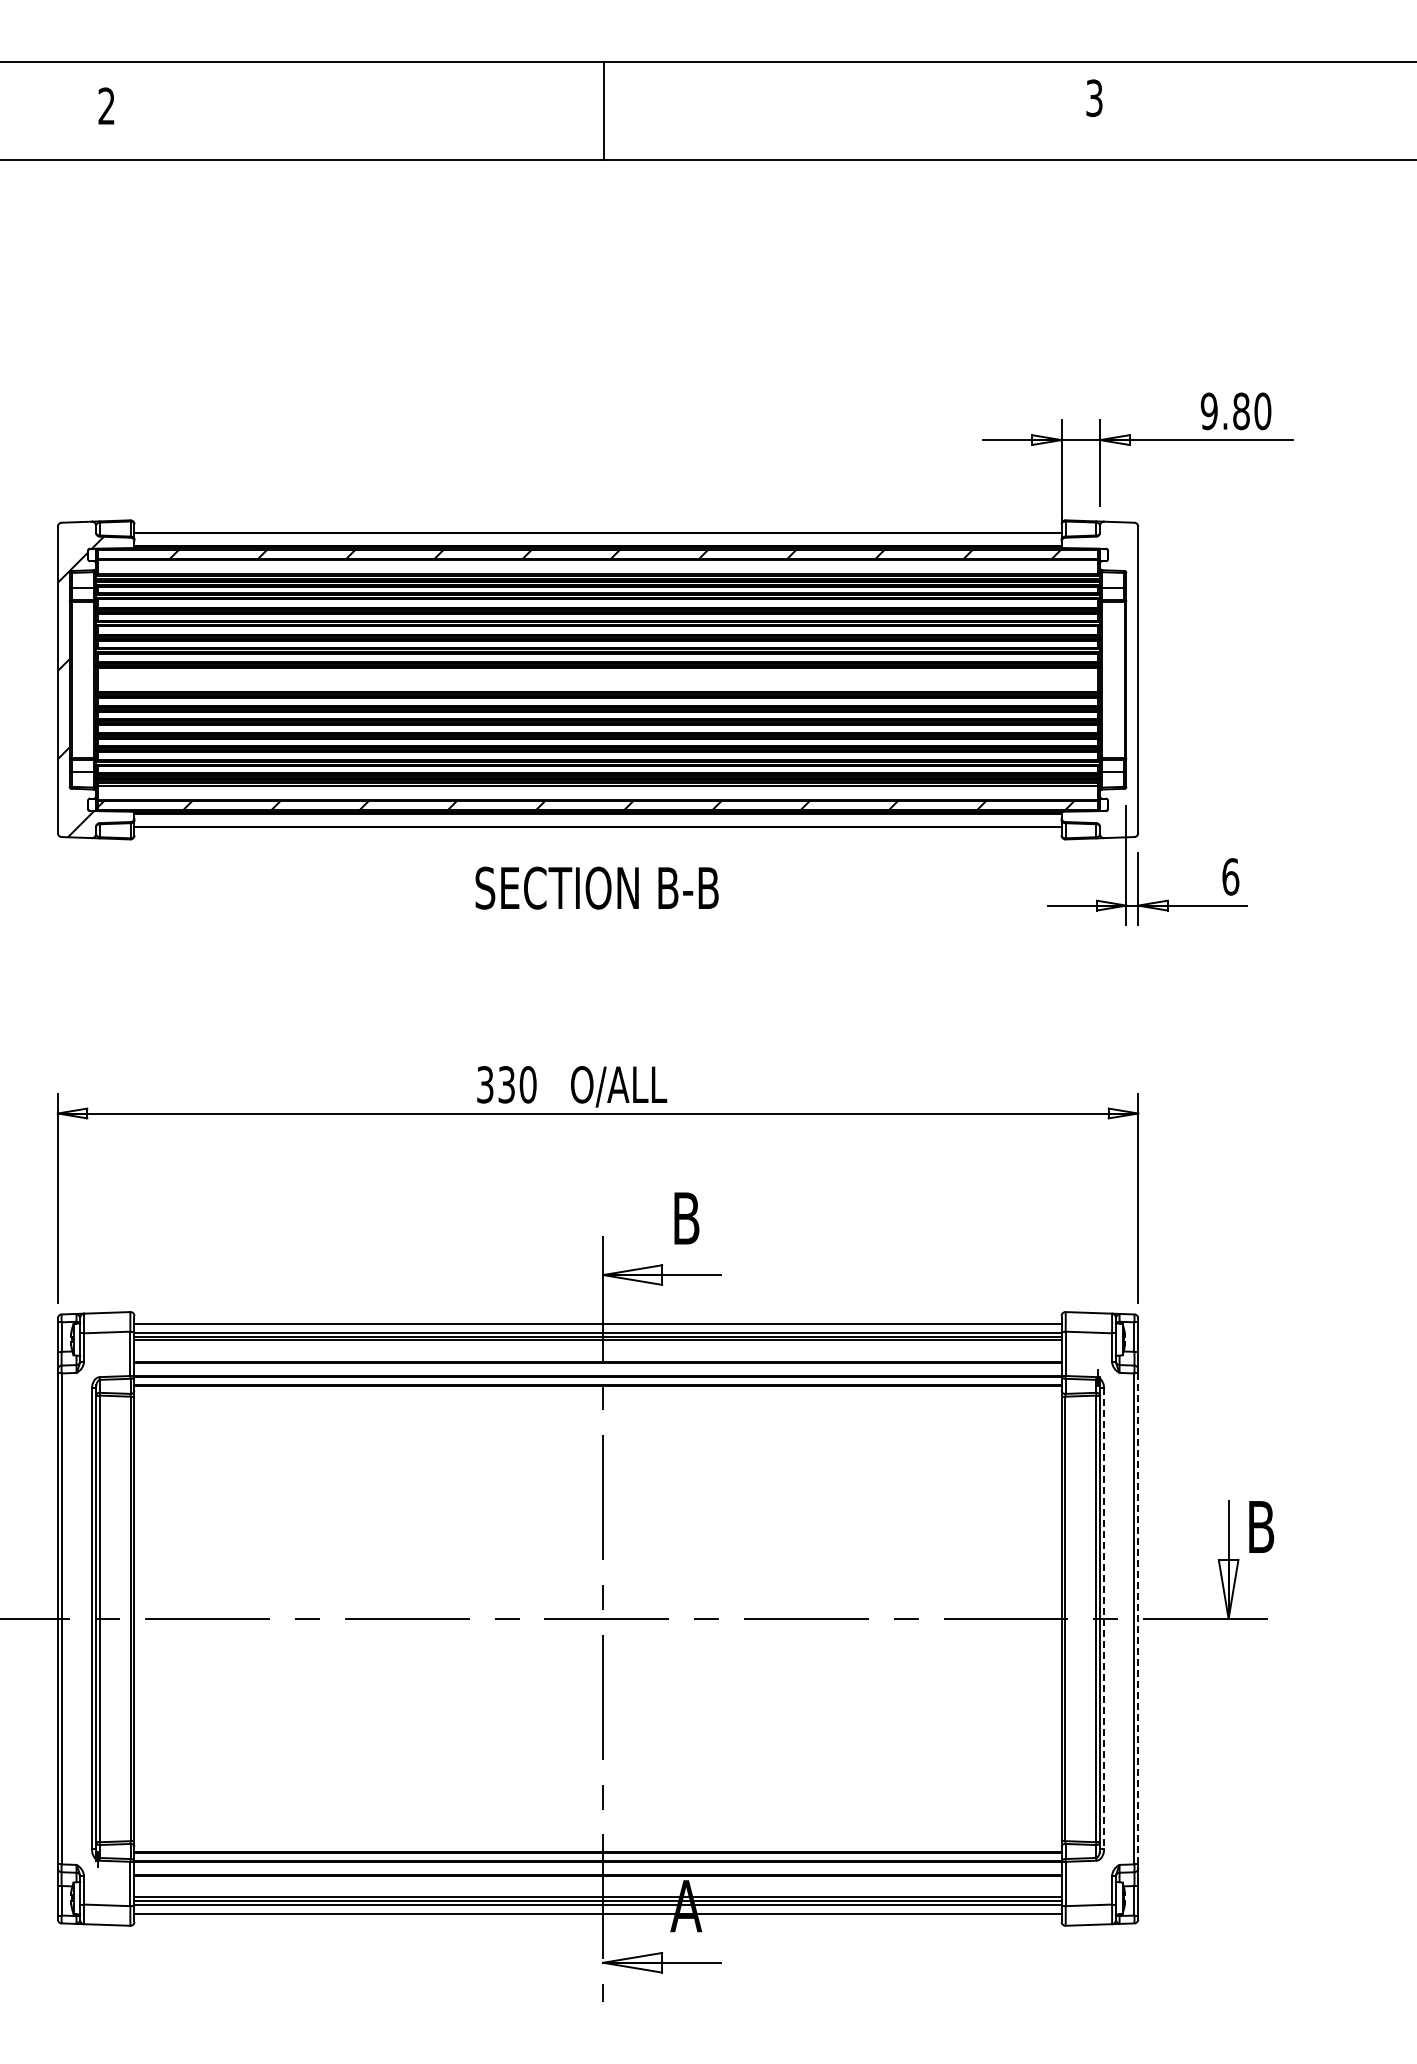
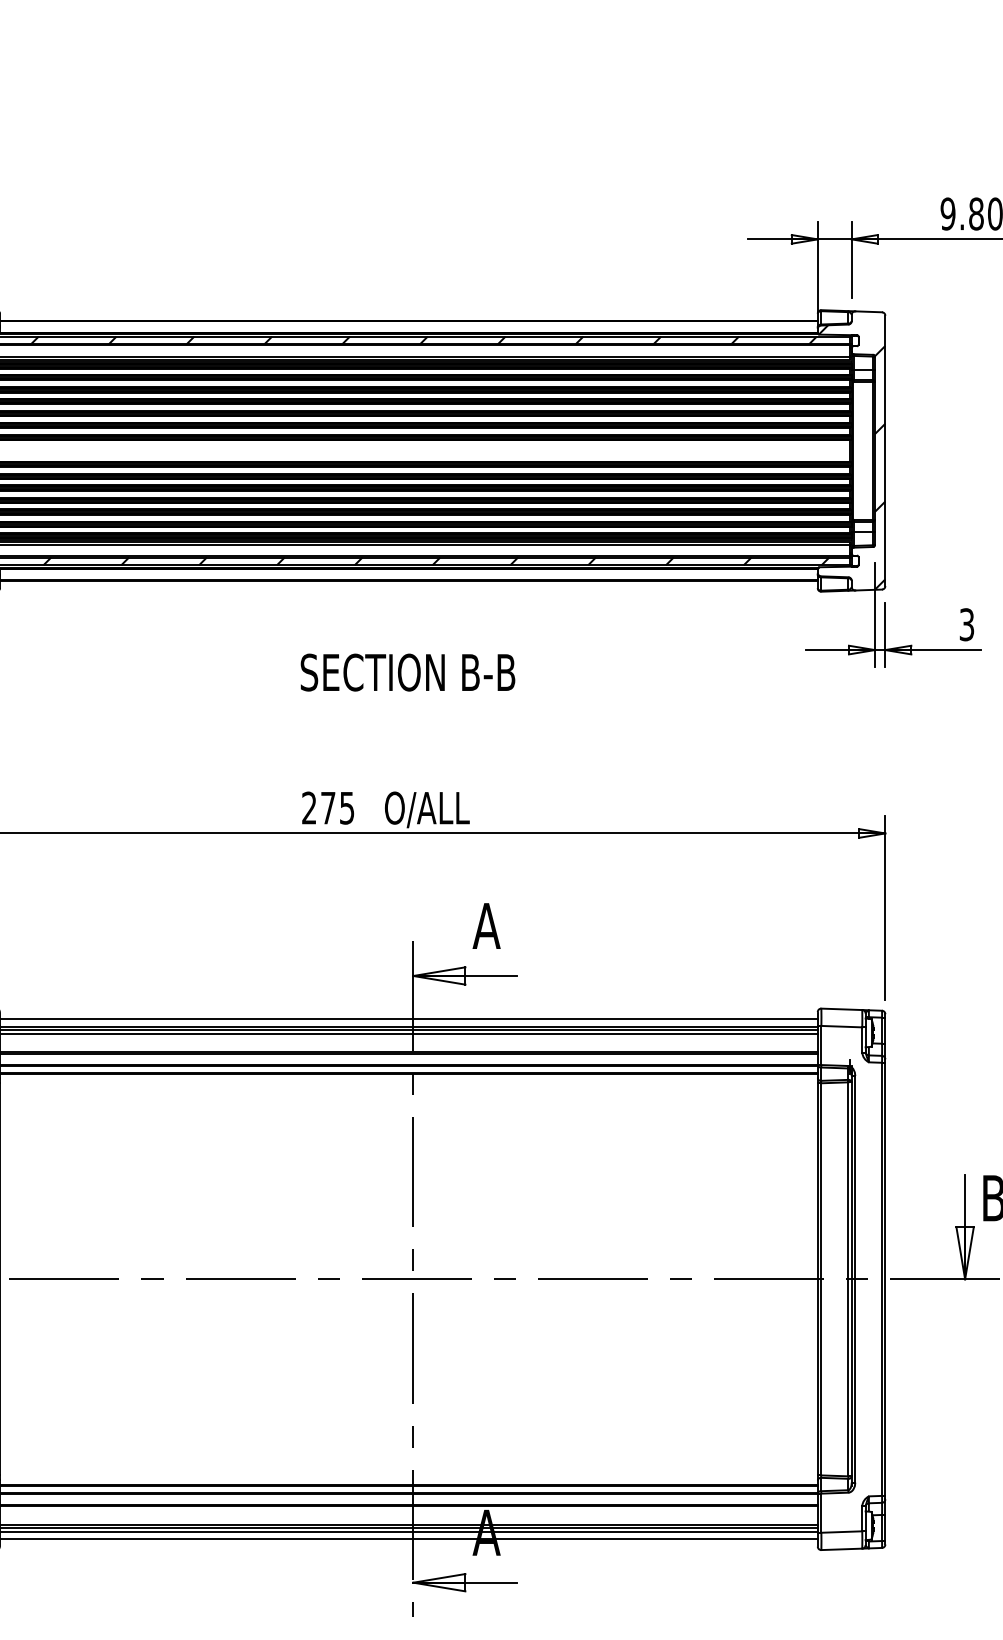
hatch: (1099, 687) -> (851, 457), added
text: (1230, 876) -> (966, 624), 6 -> 3
text: (596, 887) -> (407, 672), moved
text: (506, 1084) -> (328, 807), 330 -> 275
text: (686, 1218) -> (486, 926), B -> A
line: (1138, 1618) -> (885, 1278), dashed -> solid
line: (1104, 1619) -> (855, 1279), dashed -> solid

